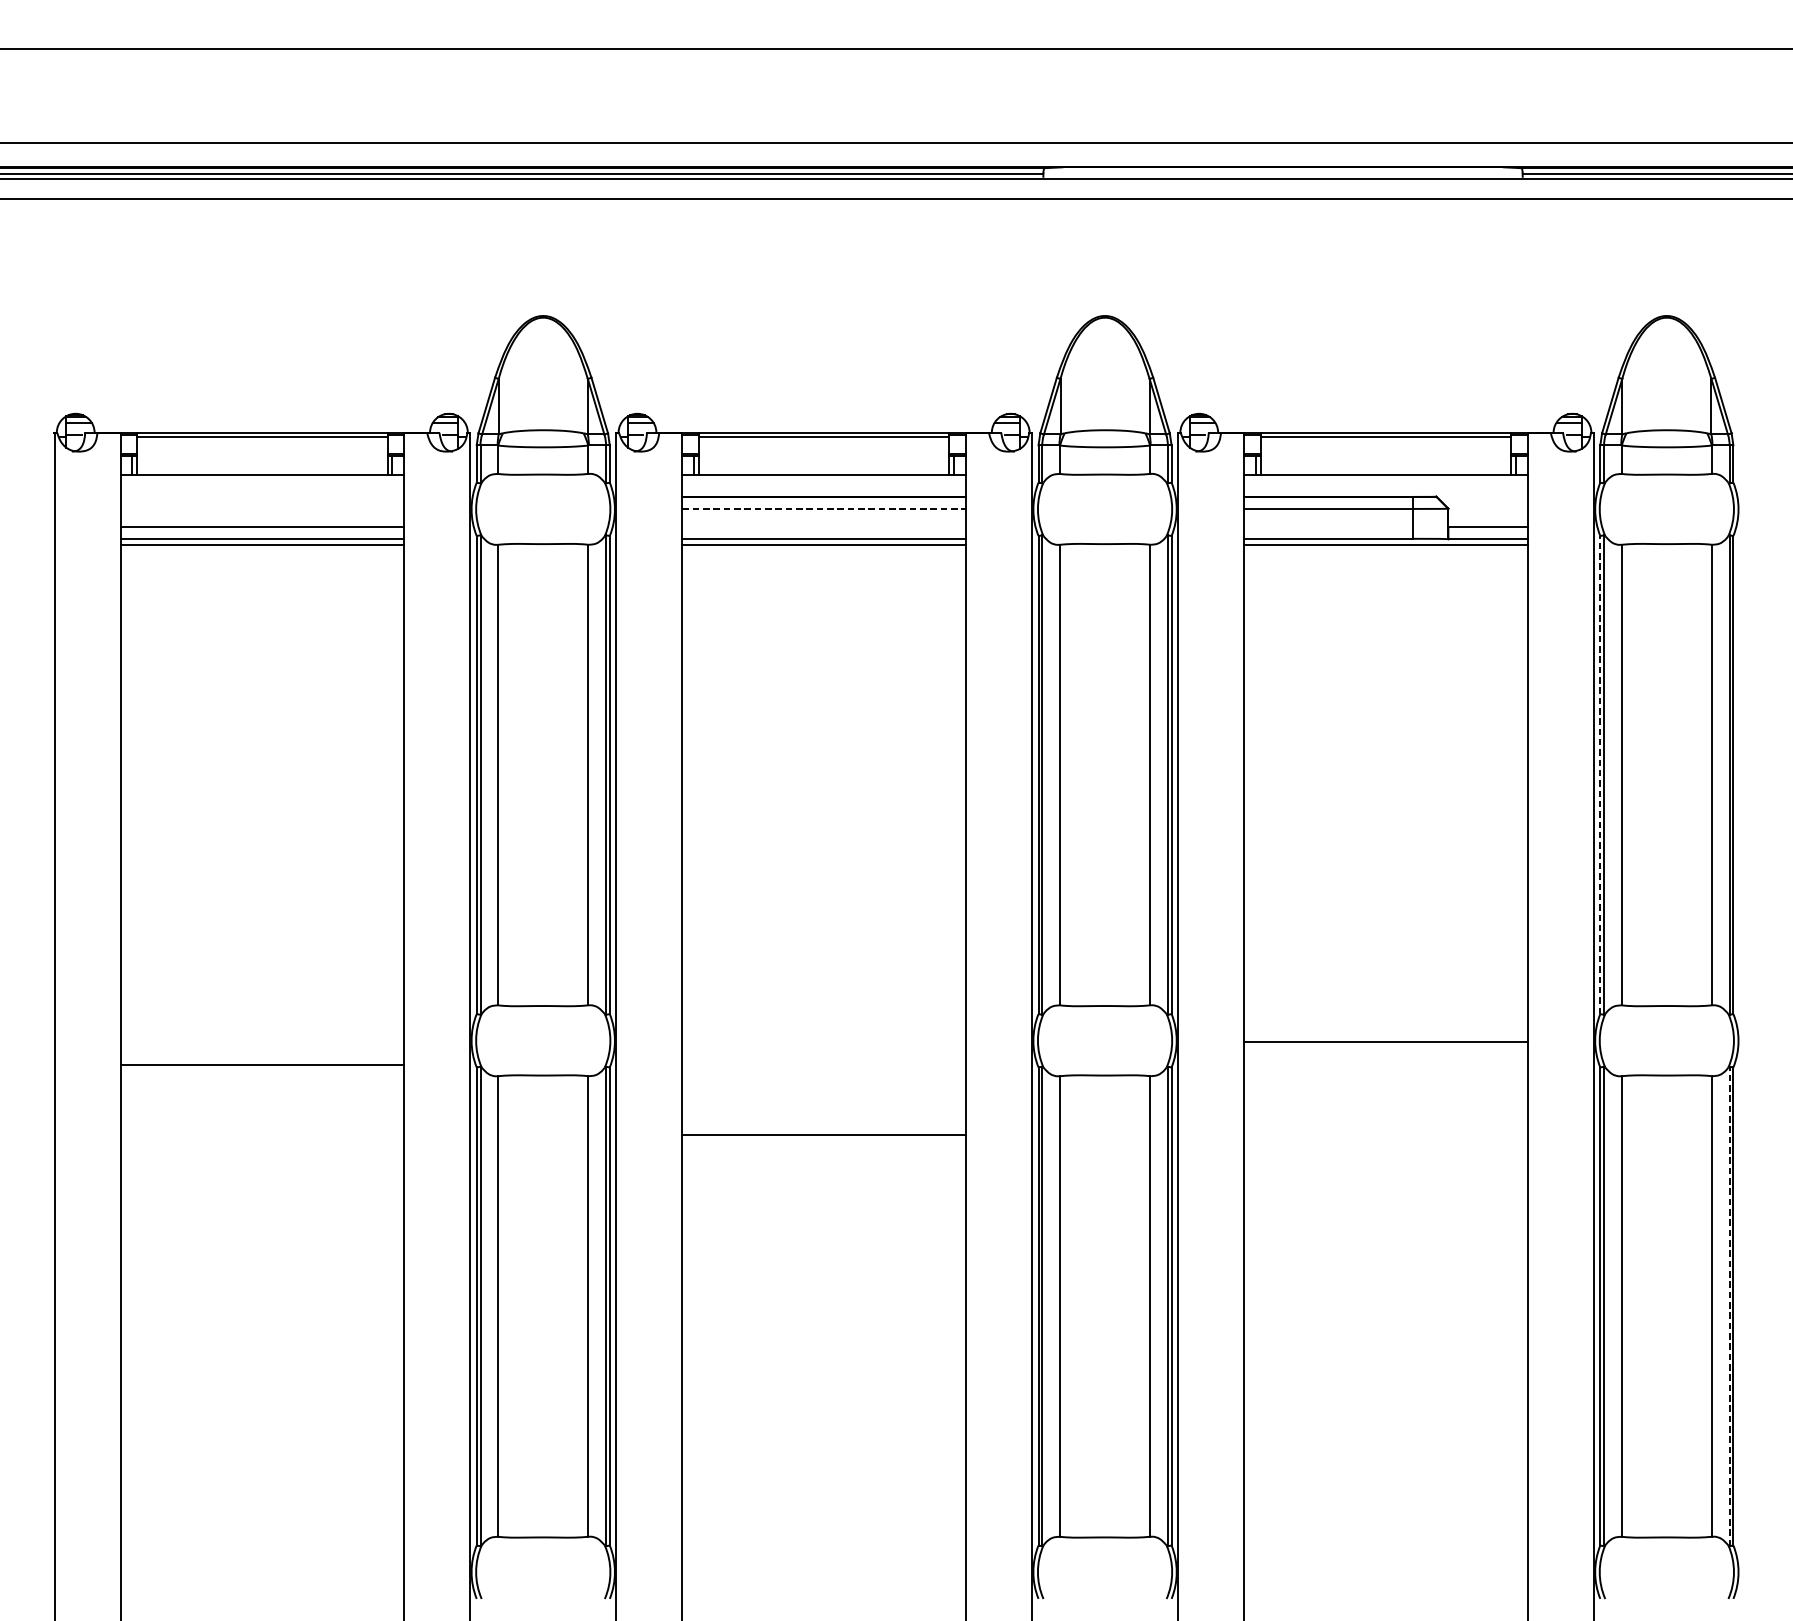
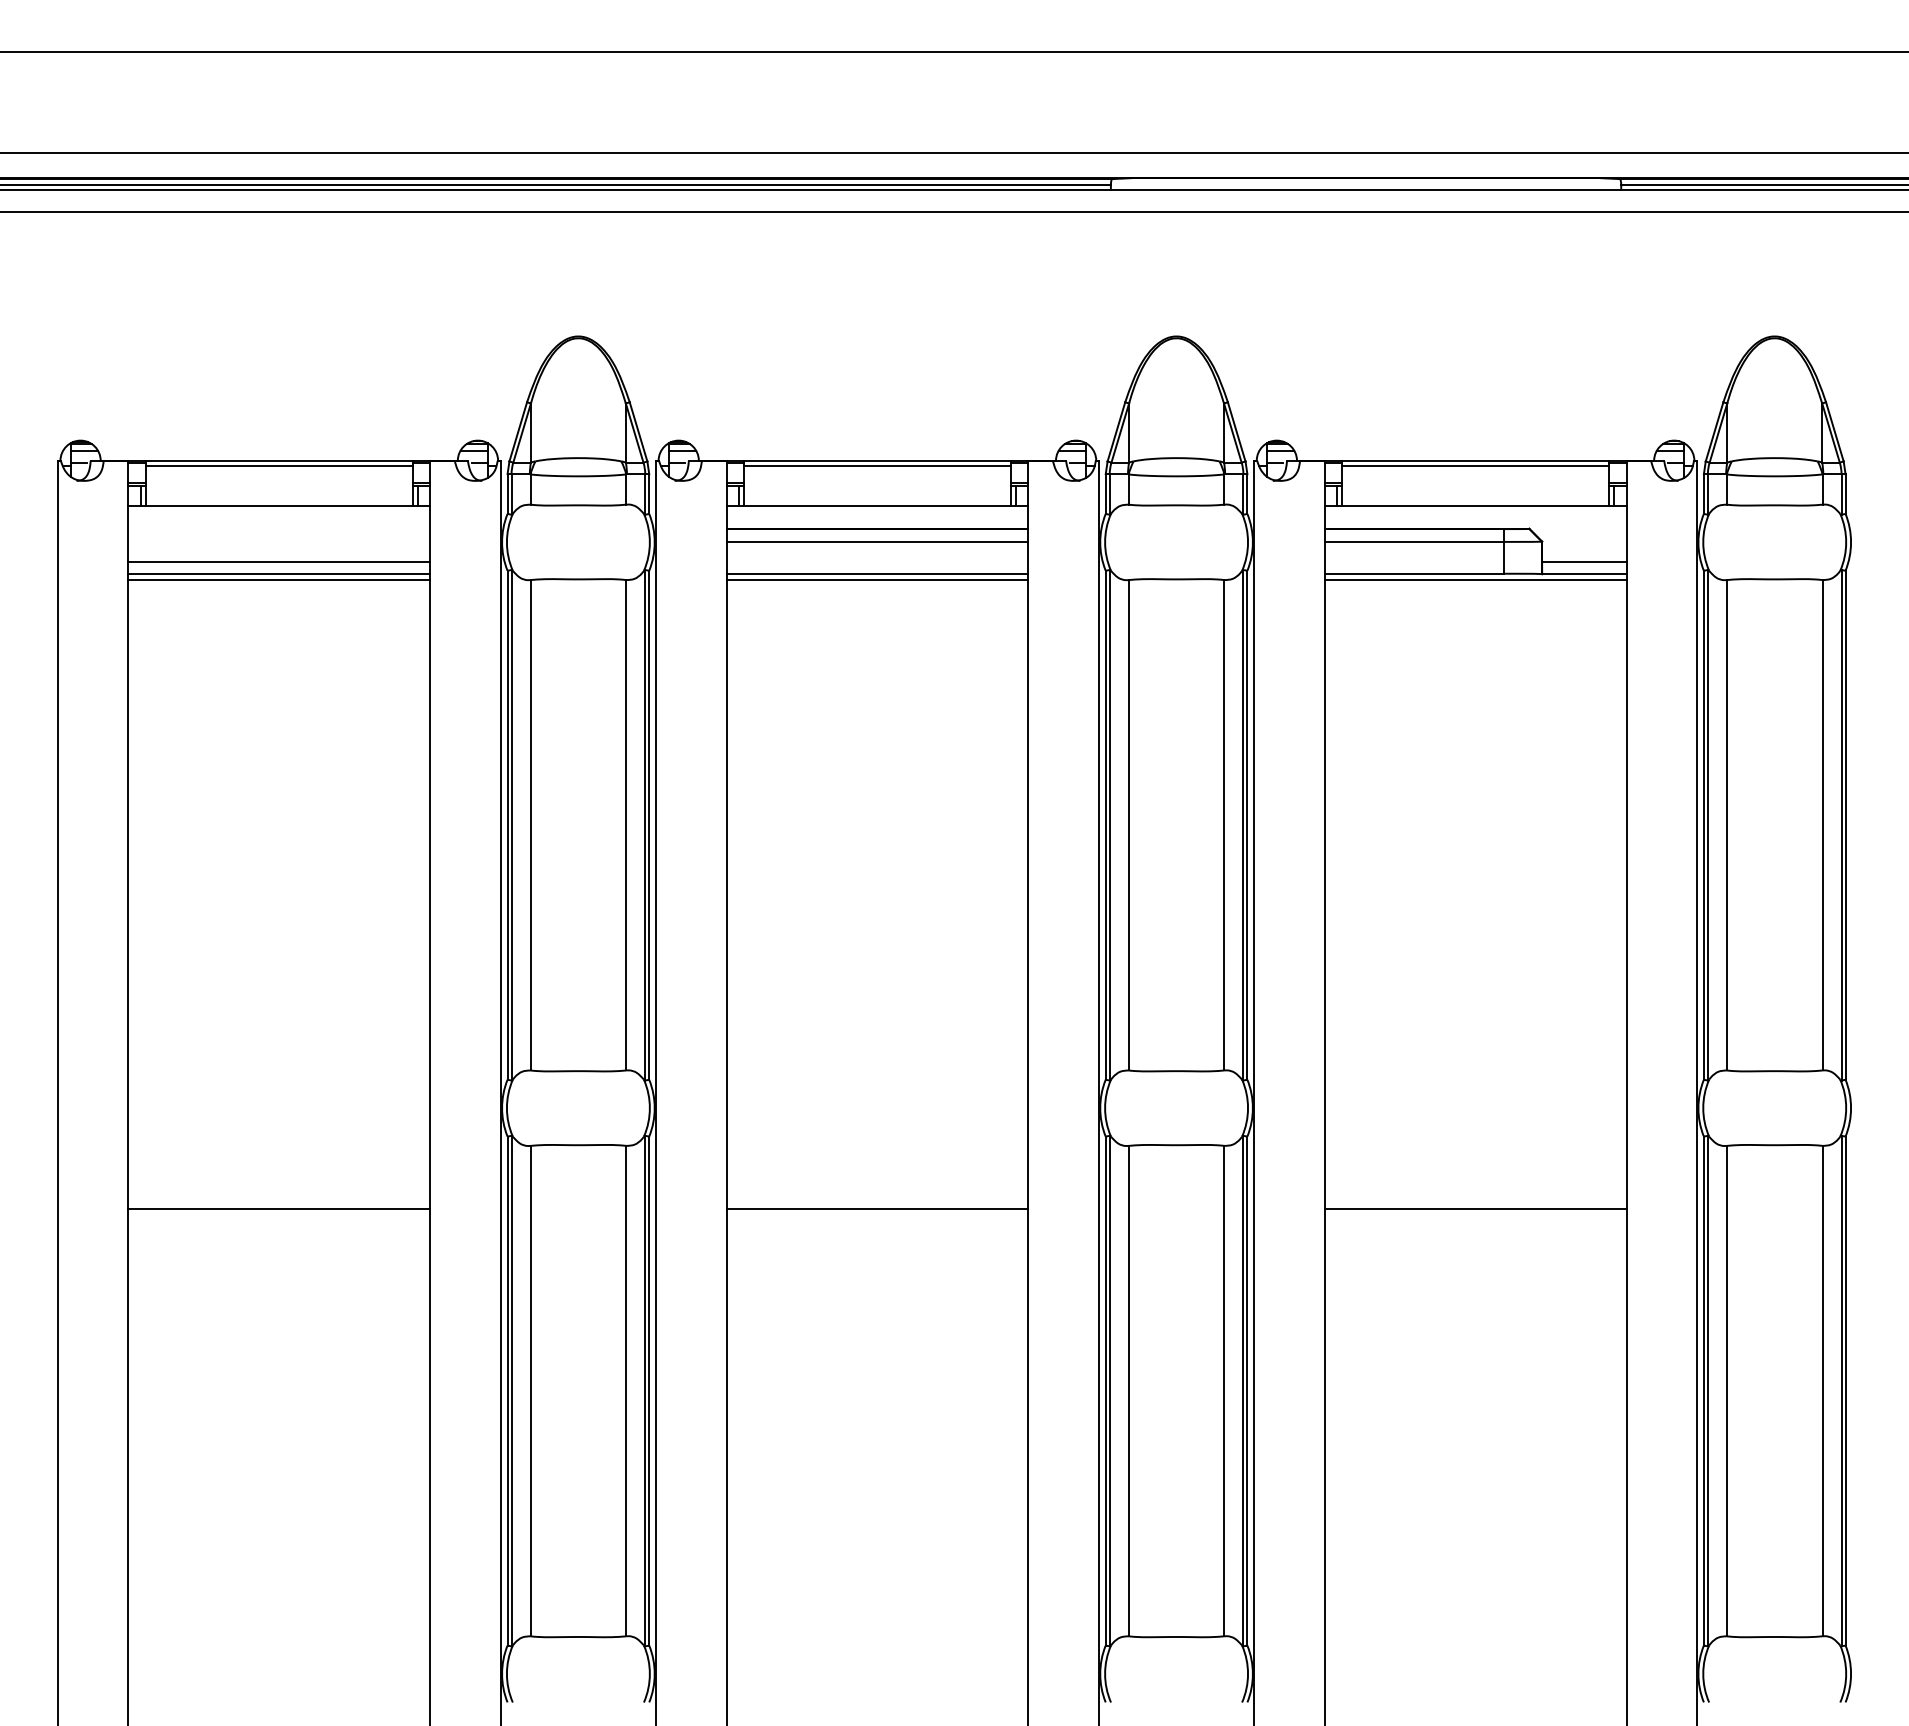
line: (824, 508) -> (877, 541), dashed -> solid
line: (1599, 775) -> (1703, 825), dashed -> solid
line: (1385, 1042) -> (1475, 1208), moved
line: (262, 1064) -> (279, 1208), moved
line: (1729, 1305) -> (1841, 1390), dashed -> solid

